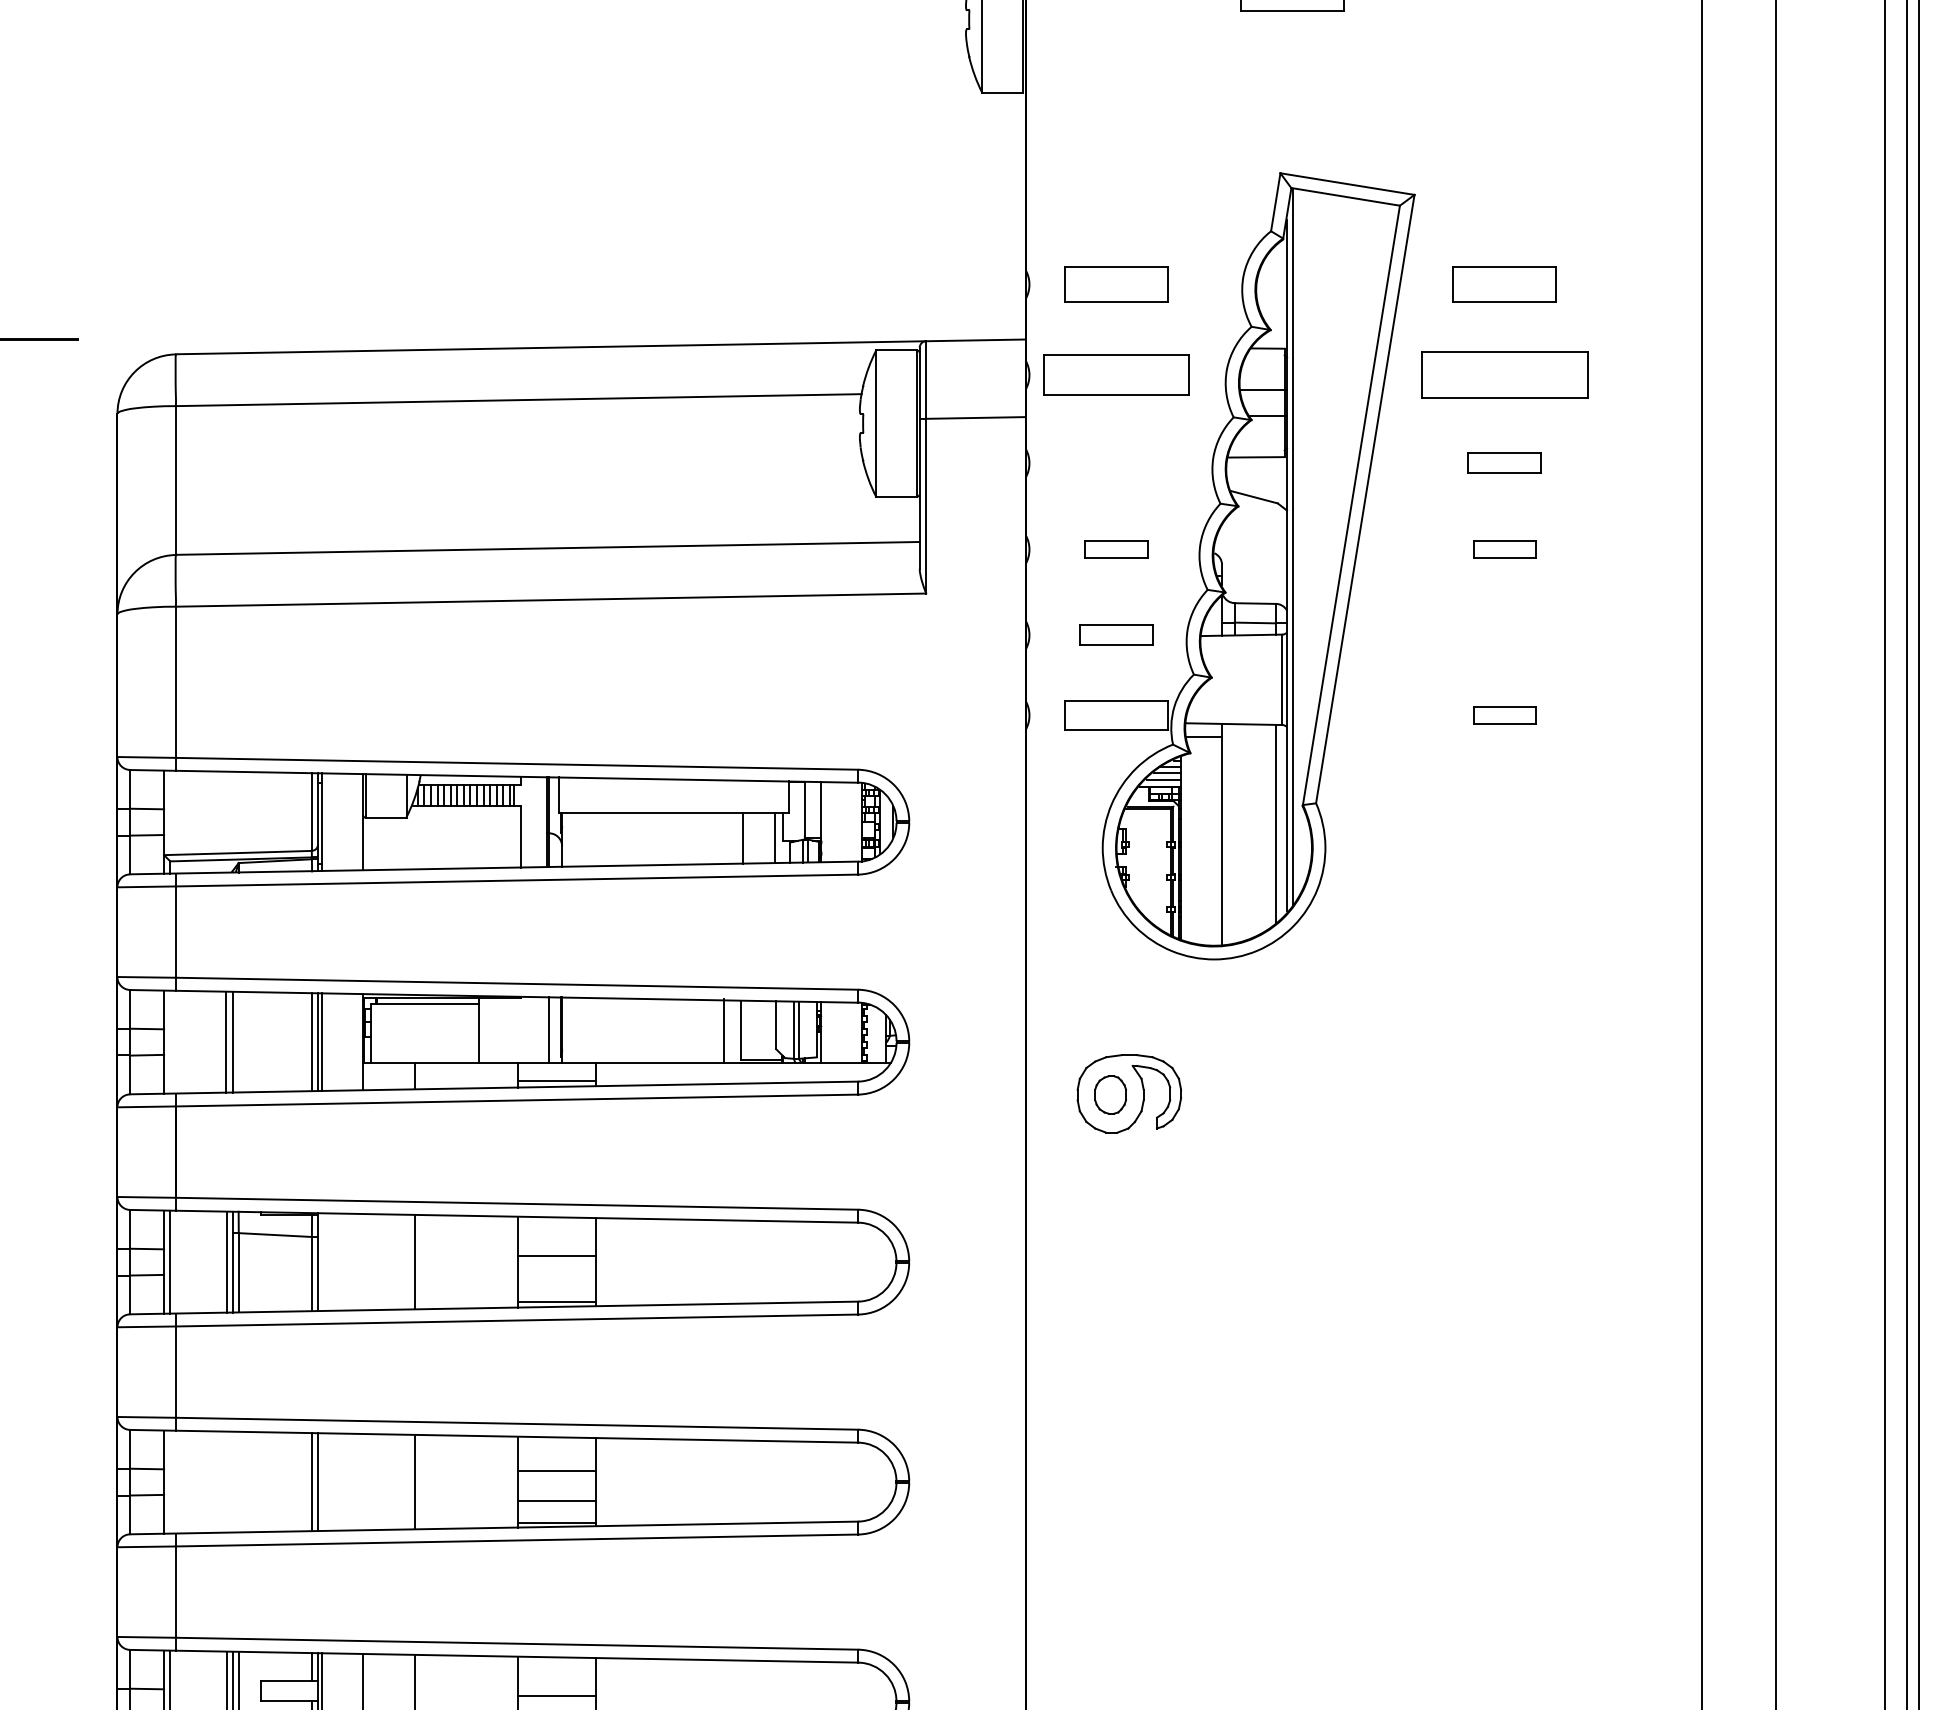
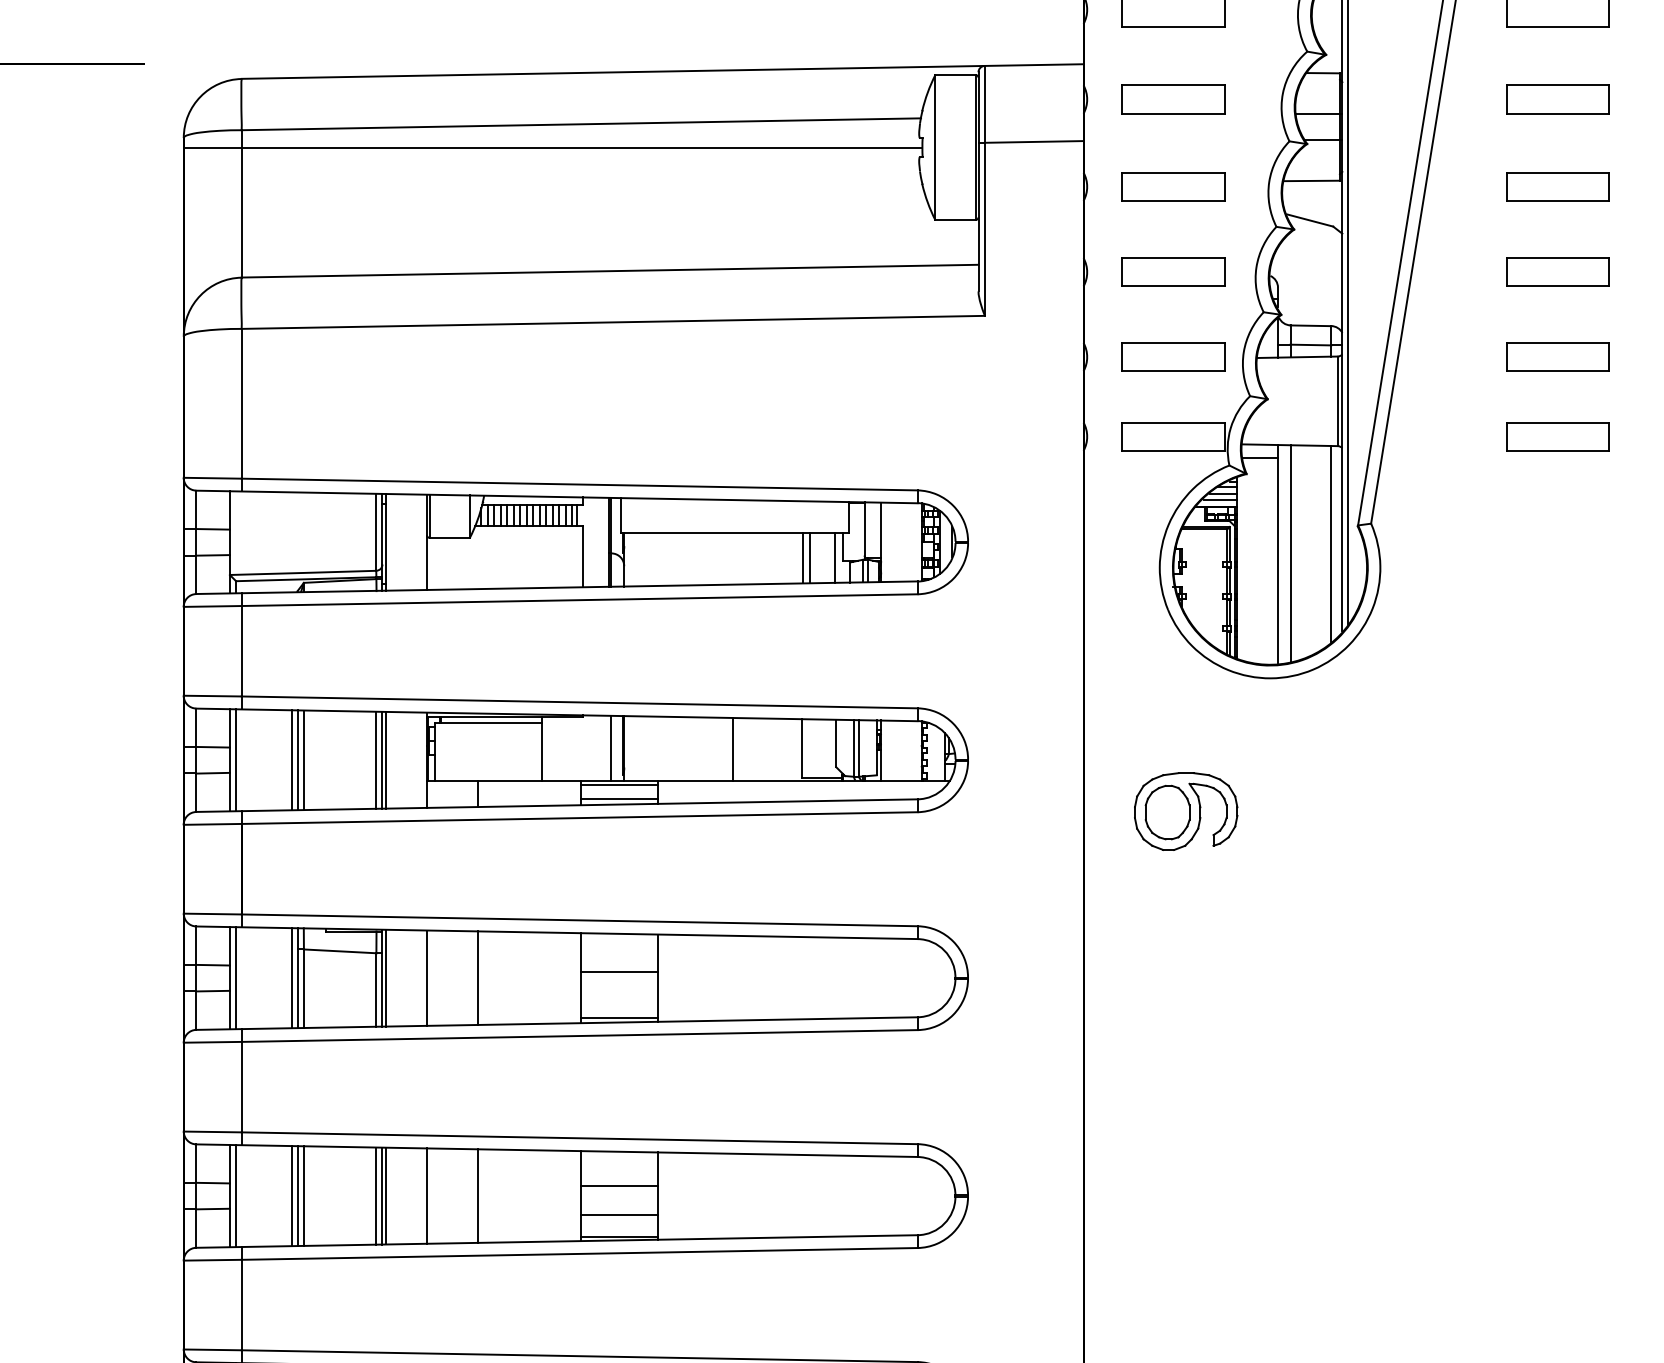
part: (1116, 374) -> (1173, 98), size x0.71
part: (1504, 374) -> (1557, 98), size x0.62
line: (490, 423) -> (553, 147), added
part: (1116, 463) -> (1173, 187), added
part: (1504, 463) -> (1557, 187), size x1.43
part: (1116, 549) -> (1173, 272), size x1.67
part: (1504, 549) -> (1557, 272), size x1.67
part: (1116, 634) -> (1173, 356), size x1.43
part: (1504, 634) -> (1557, 356), added
part: (1504, 715) -> (1557, 436), size x1.67
line: (1234, 833) -> (1290, 553), added
line: (749, 837) -> (809, 557), added
line: (723, 1030) -> (732, 748), moved
line: (170, 1041) -> (236, 759), added
line: (238, 1041) -> (303, 759), added
line: (556, 1067) -> (618, 785), added
part: (1110, 1094) -> (1167, 812), size x1.43
line: (321, 1261) -> (385, 977), added
line: (362, 1262) -> (426, 978), added
line: (170, 1481) -> (236, 1195), added
line: (226, 1481) -> (291, 1195), added
line: (232, 1481) -> (297, 1195), added
line: (238, 1481) -> (303, 1195), added
line: (321, 1481) -> (385, 1195), added
line: (362, 1481) -> (426, 1195), added

